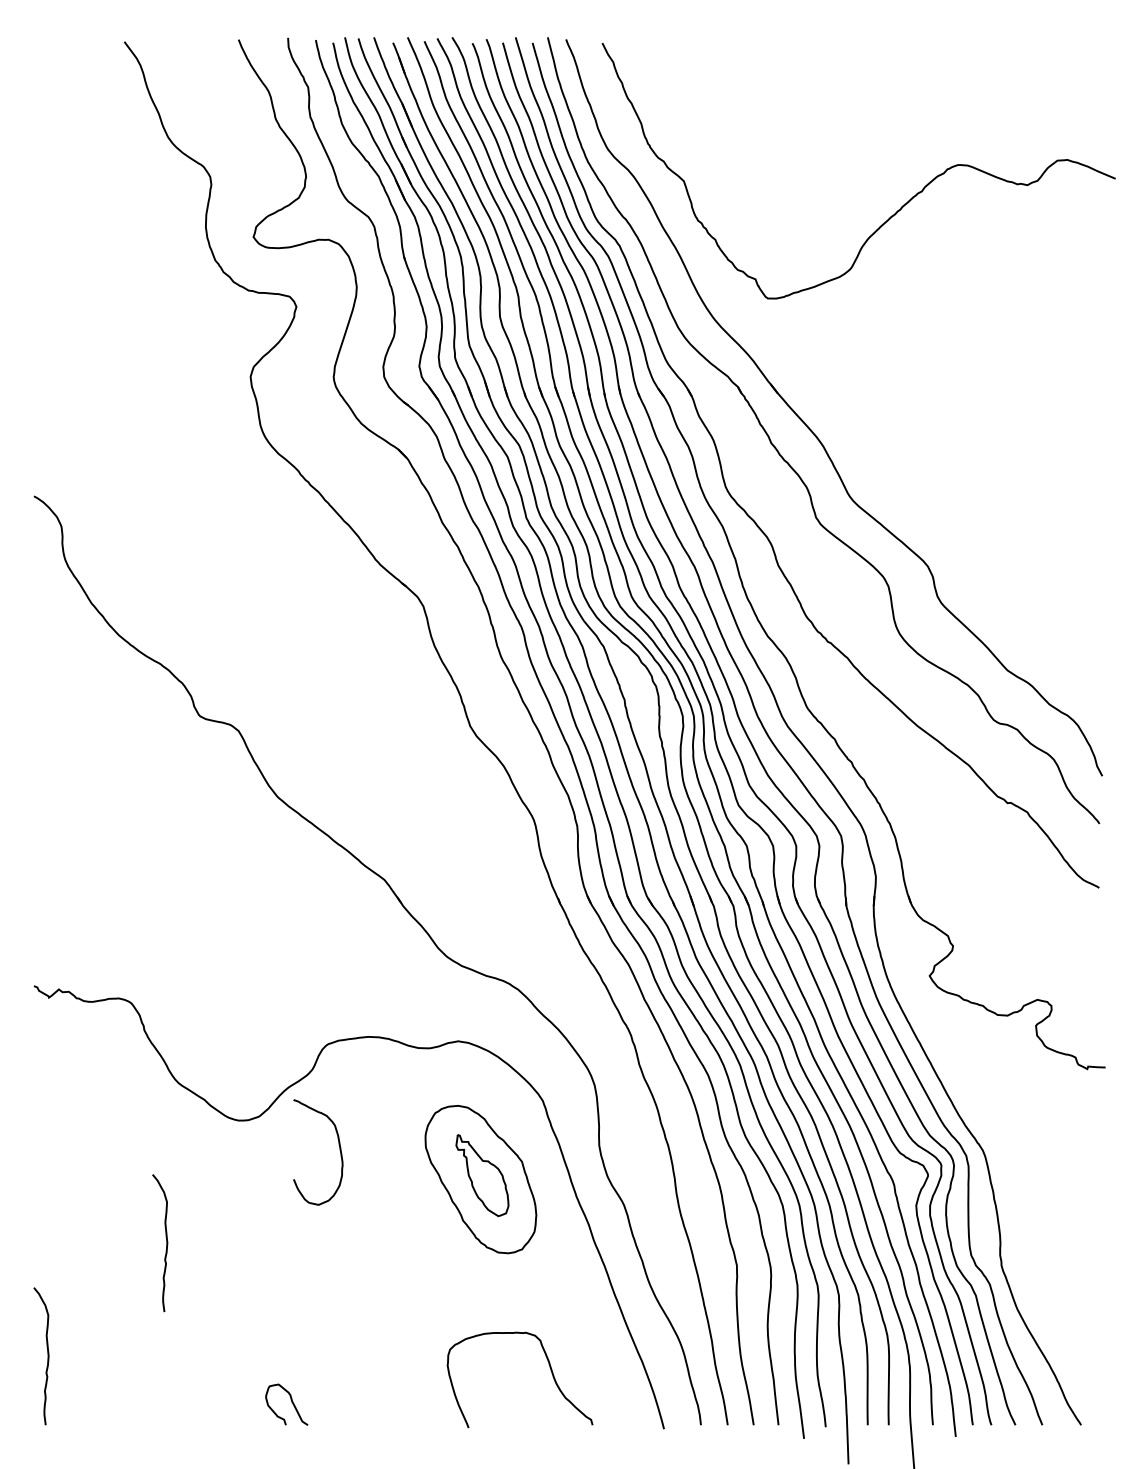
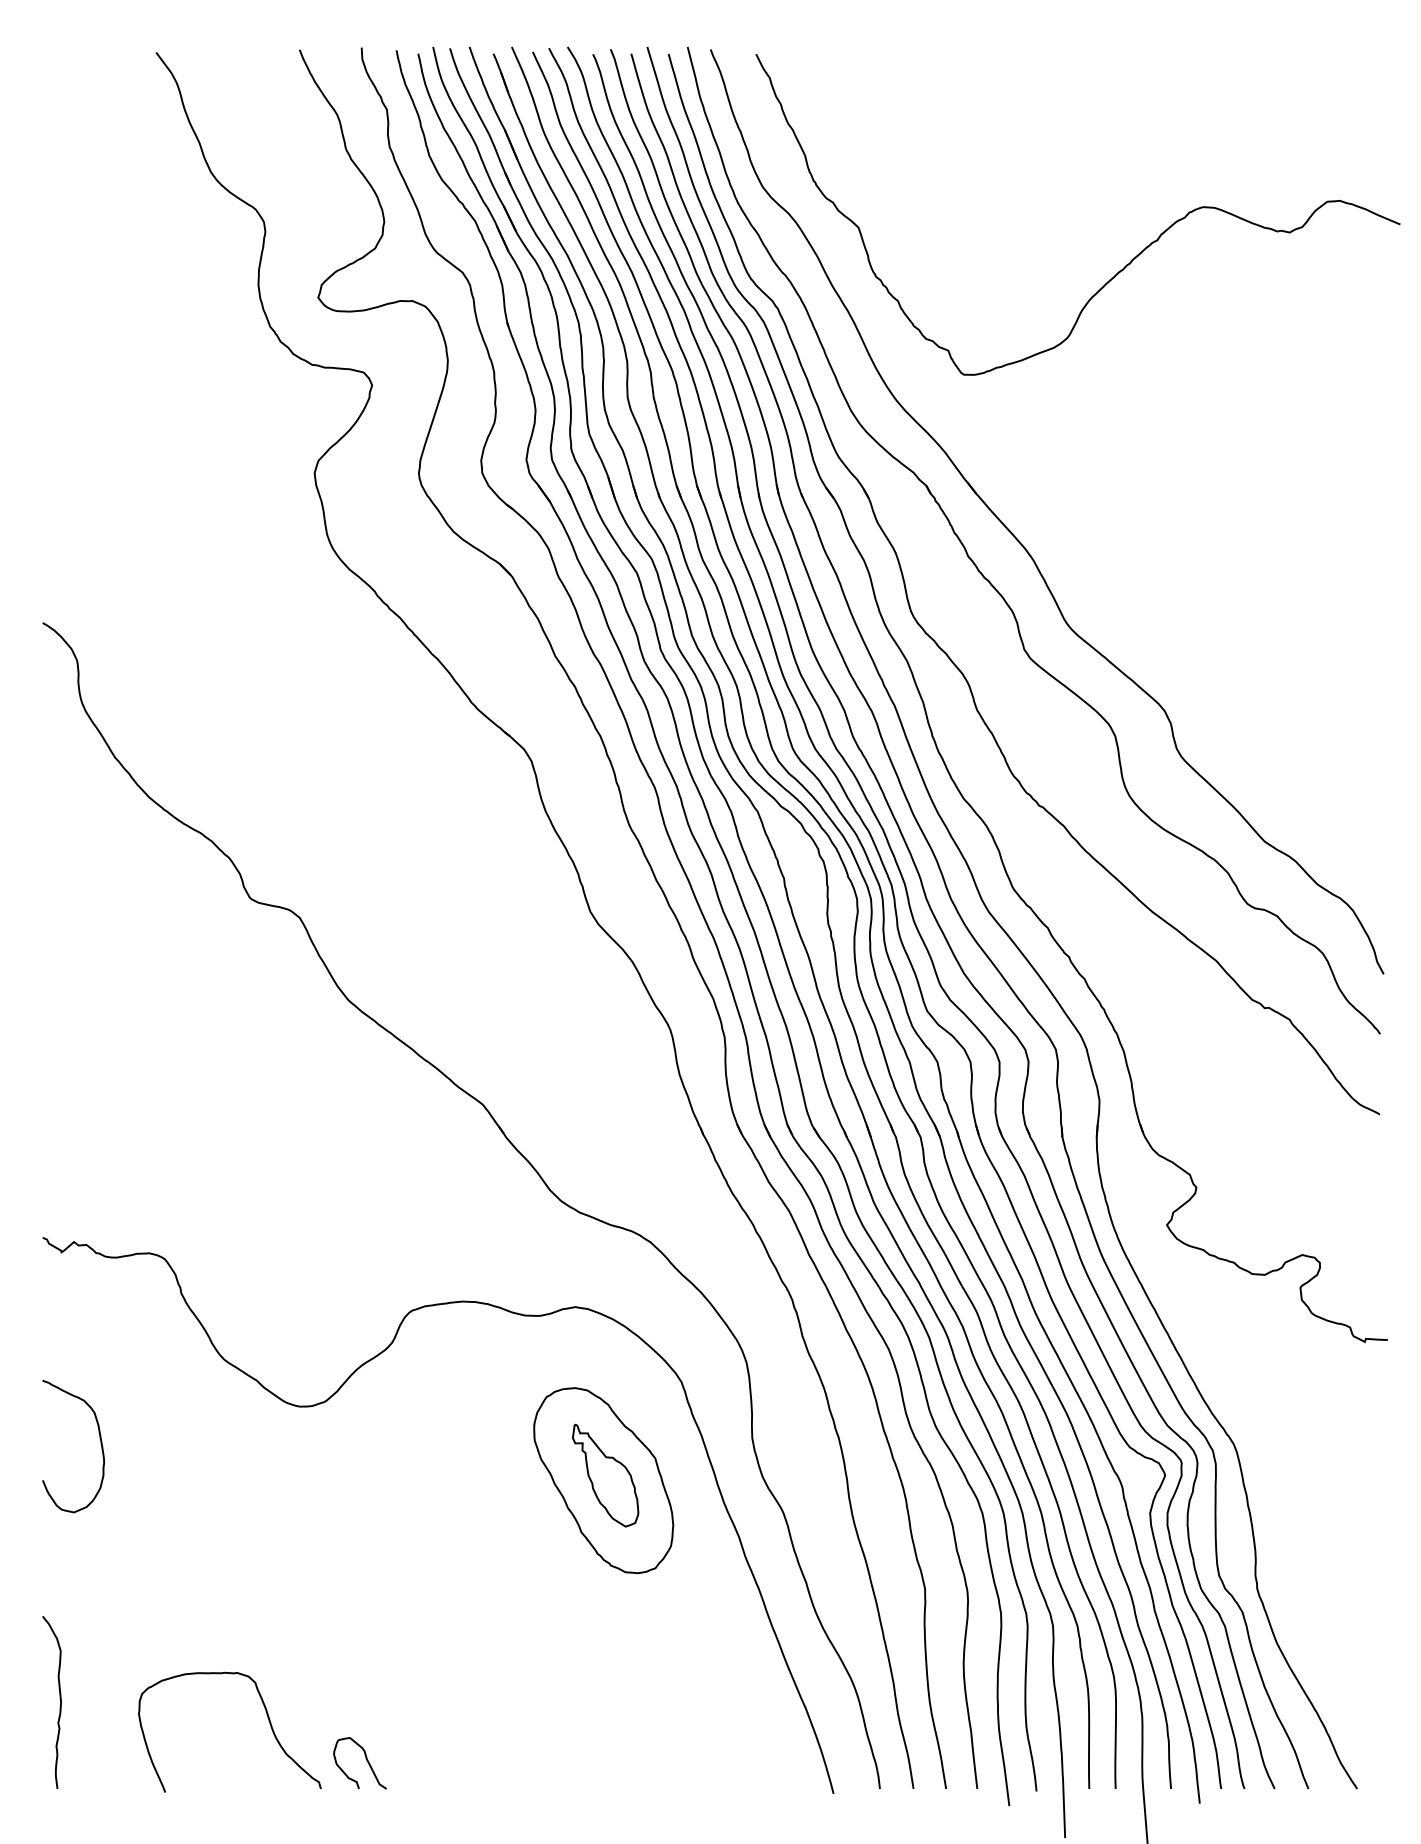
curve: (339, 1150) -> (100, 1444), moved
curve: (166, 1240) -> (208, 1556), removed
curve: (550, 1371) -> (268, 1721), moved

